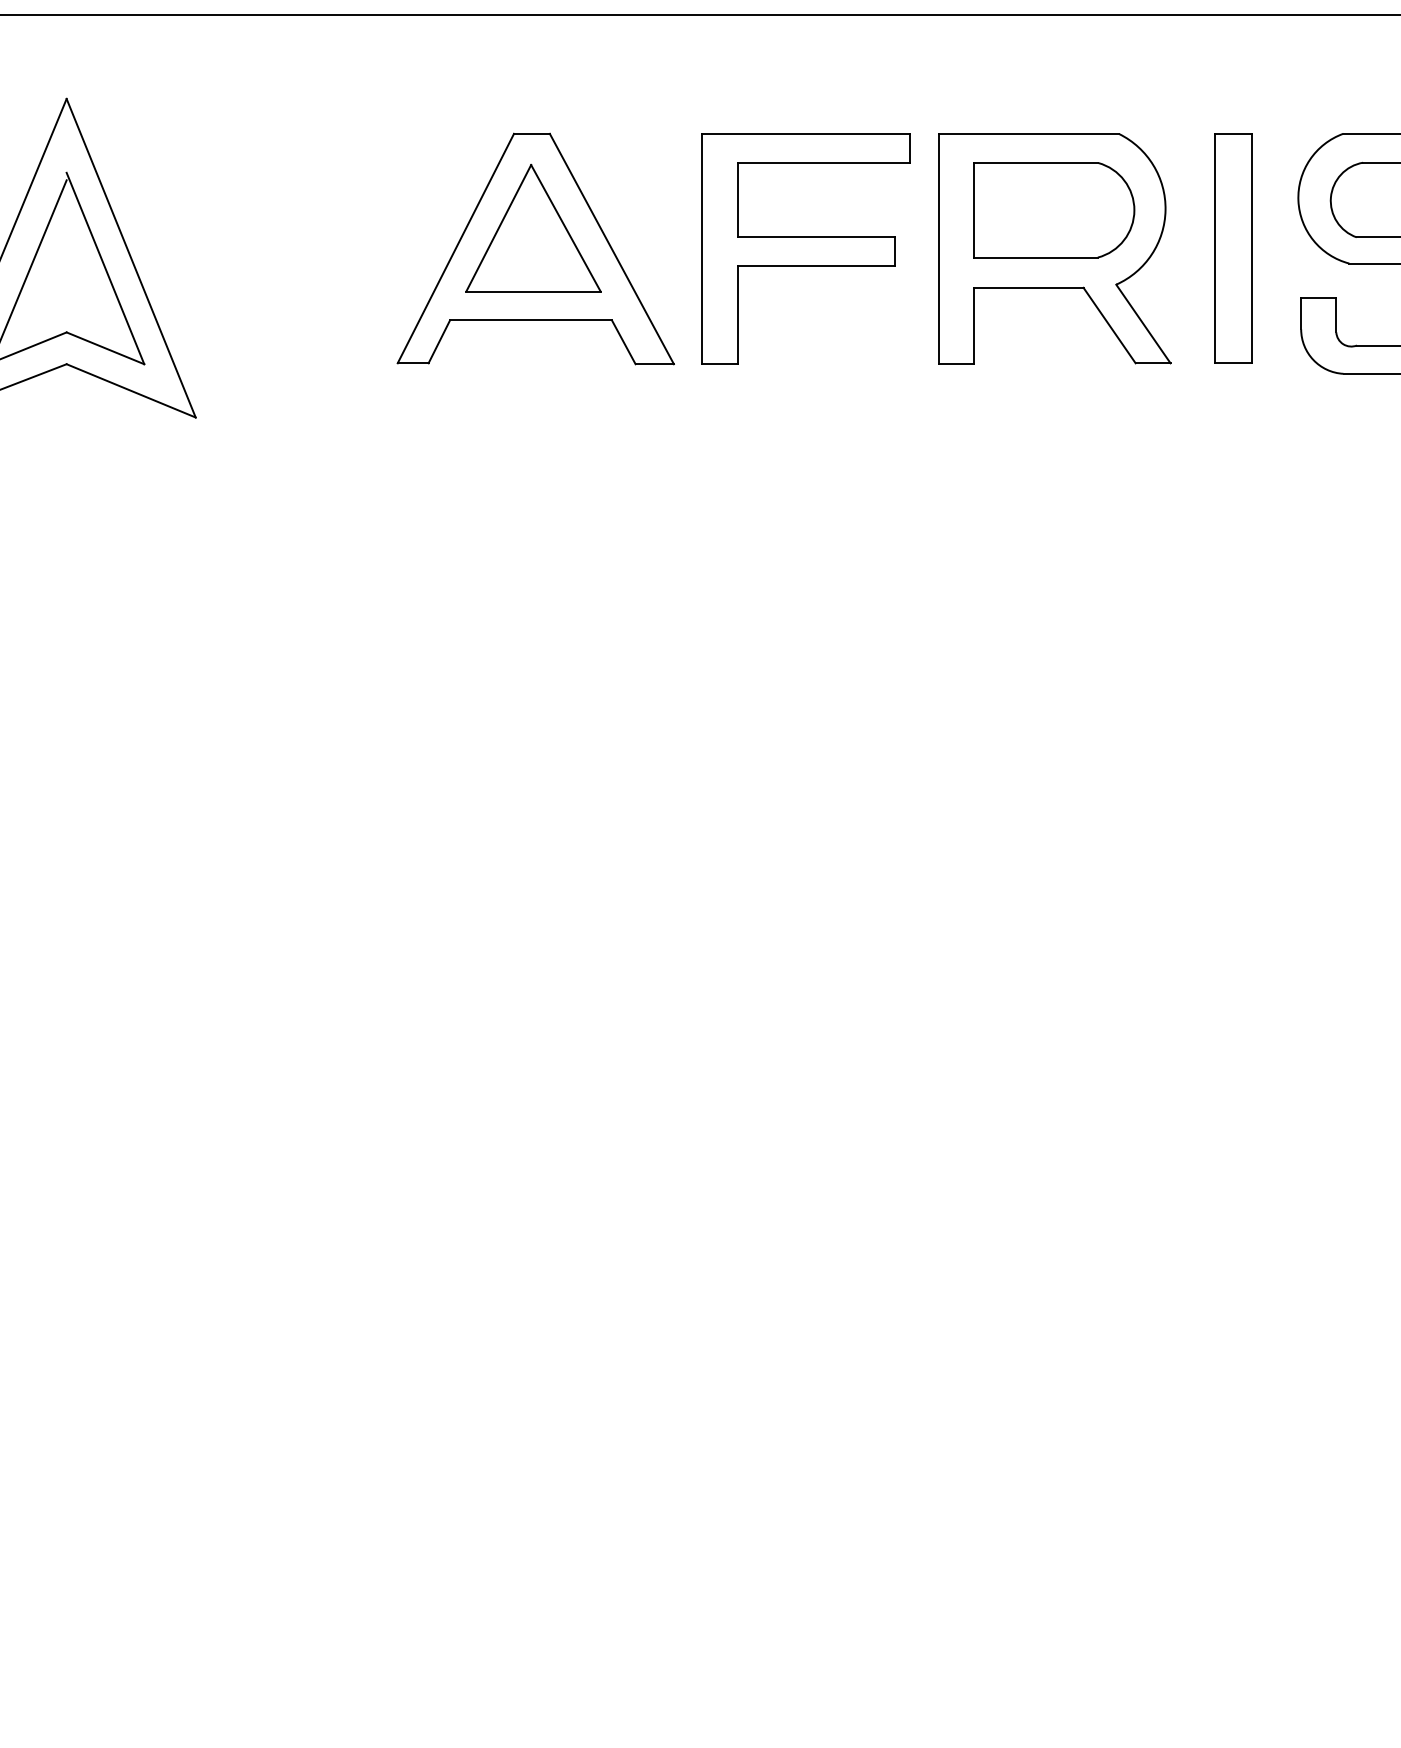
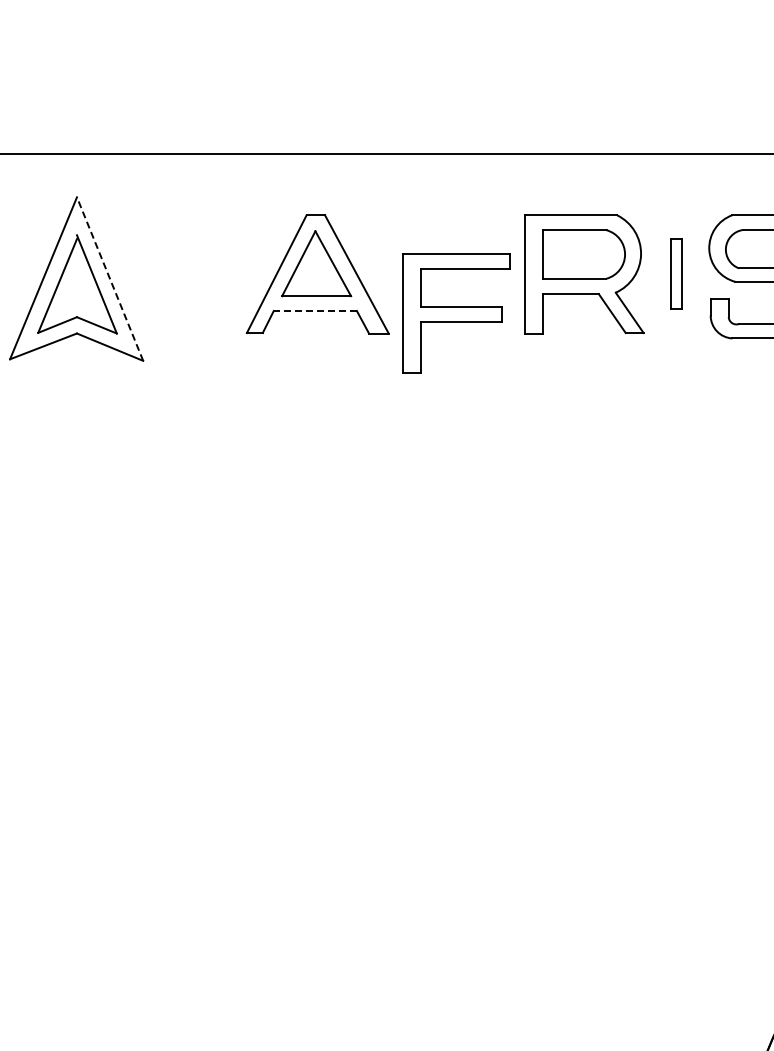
part: (1234, 247) -> (676, 273), size x0.6
part: (805, 249) -> (456, 313), moved
line: (129, 257) -> (109, 278), solid -> dashed
line: (531, 319) -> (315, 310), solid -> dashed

